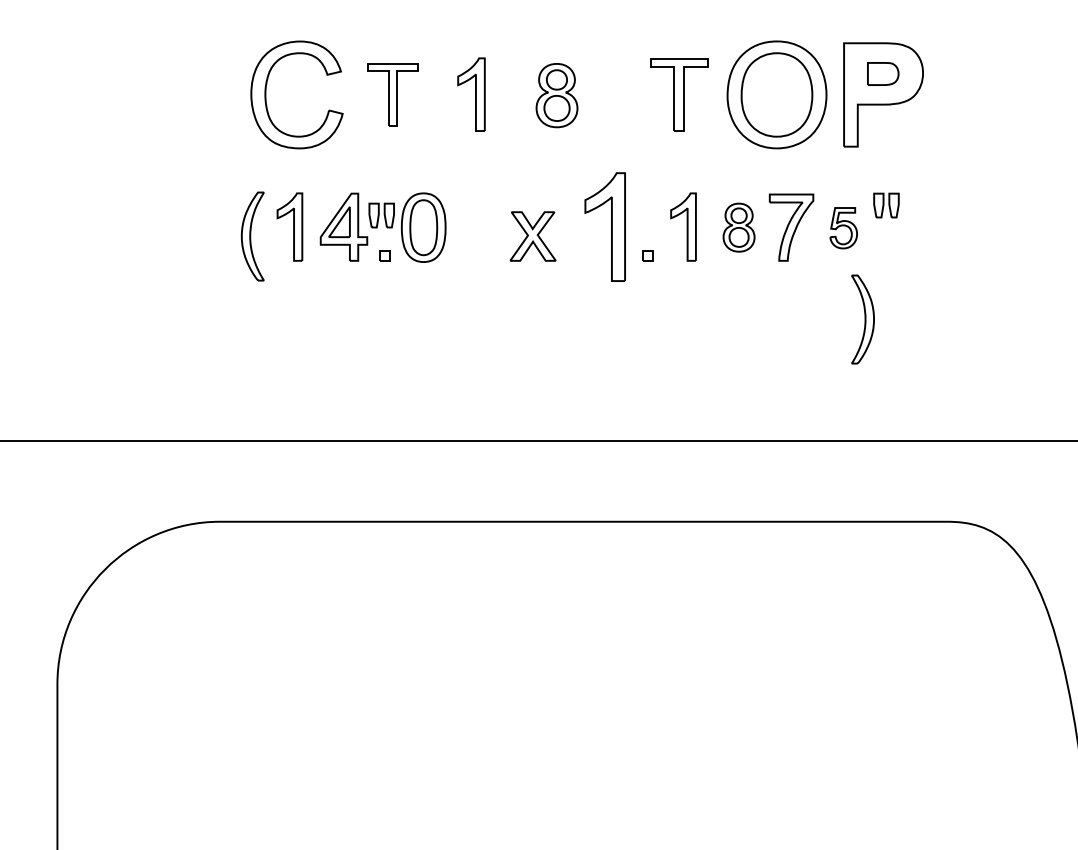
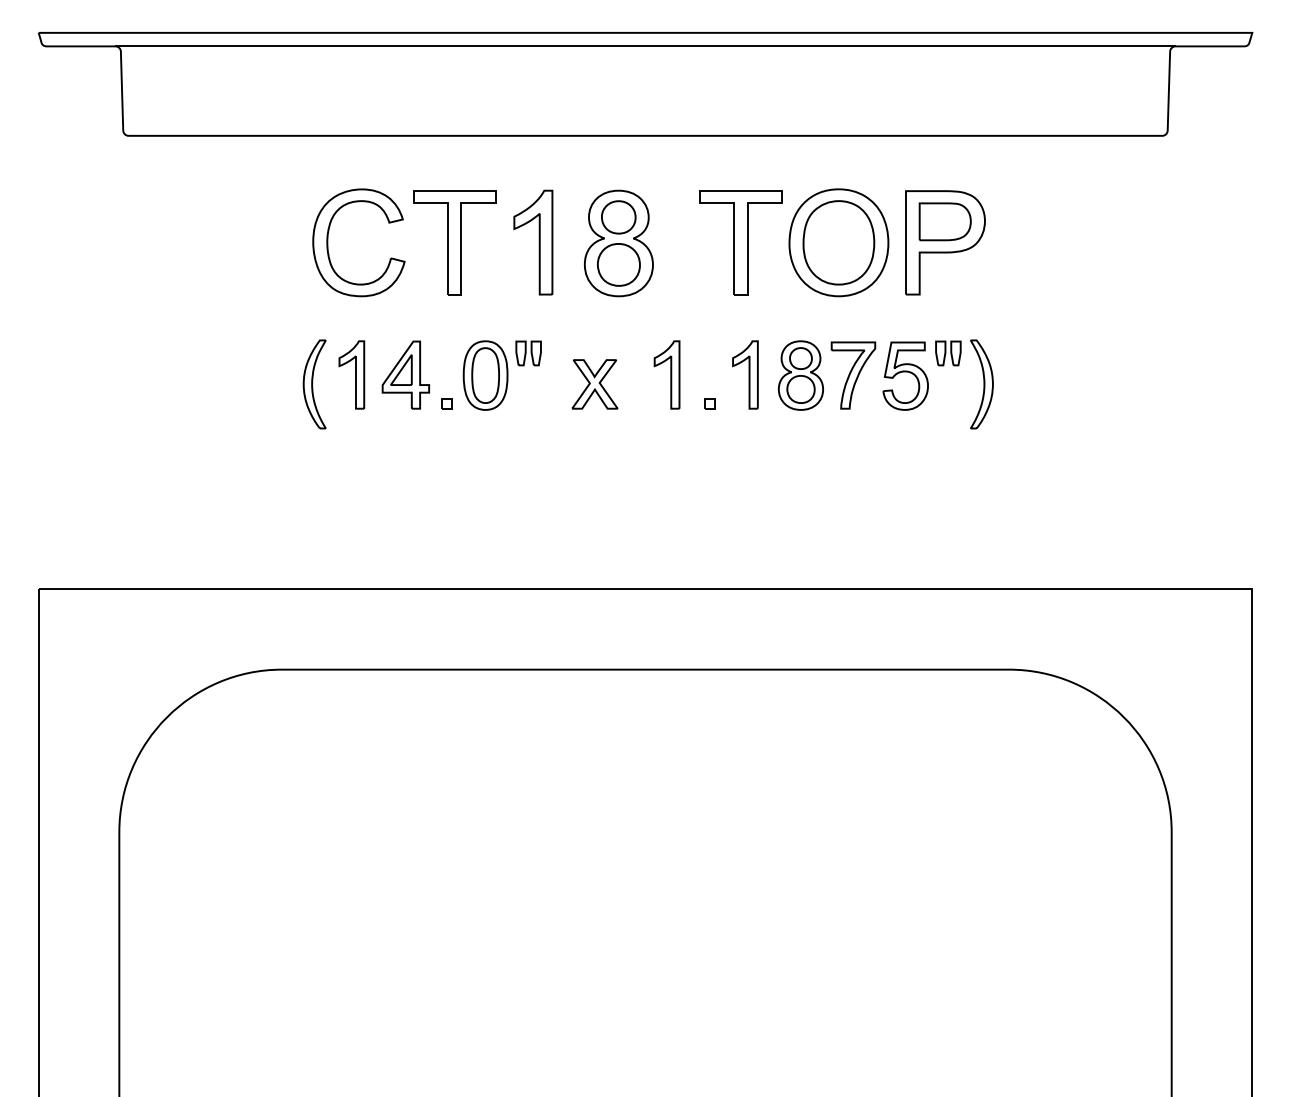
part: (882, 73) -> (944, 221), size x1.67
part: (392, 94) -> (454, 242), size x1.67
part: (471, 94) -> (533, 242), size x1.43
part: (678, 94) -> (740, 242), size x1.43
part: (556, 95) -> (618, 243), size x1.67
part: (381, 215) -> (528, 353), moved
part: (604, 226) -> (666, 374), size x0.62
part: (738, 227) -> (800, 375), size x1.43
part: (843, 227) -> (905, 375), size x1.67
part: (862, 319) -> (981, 384), moved

